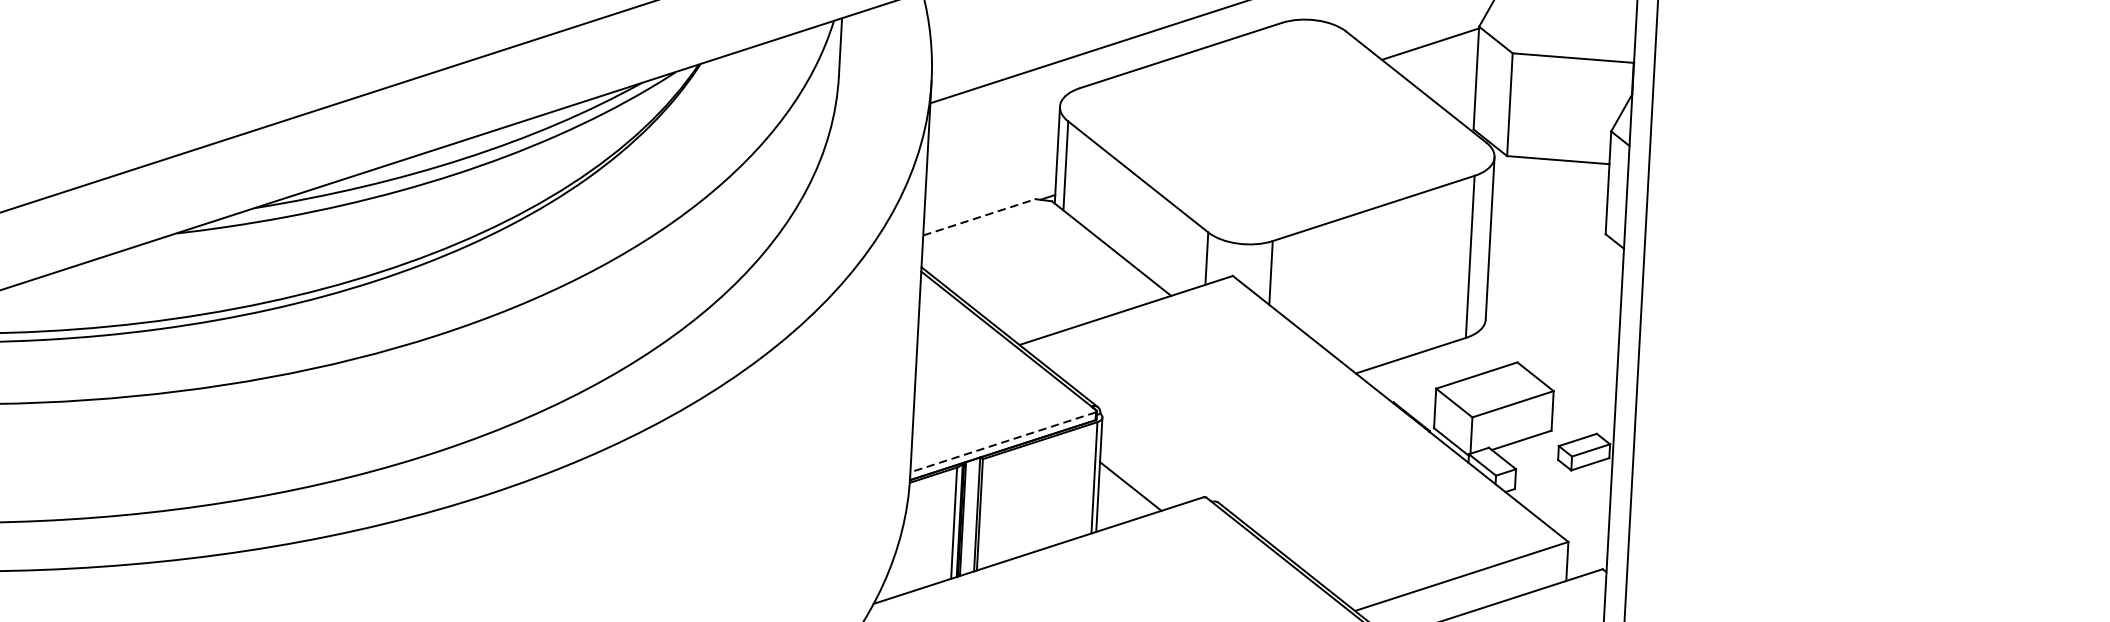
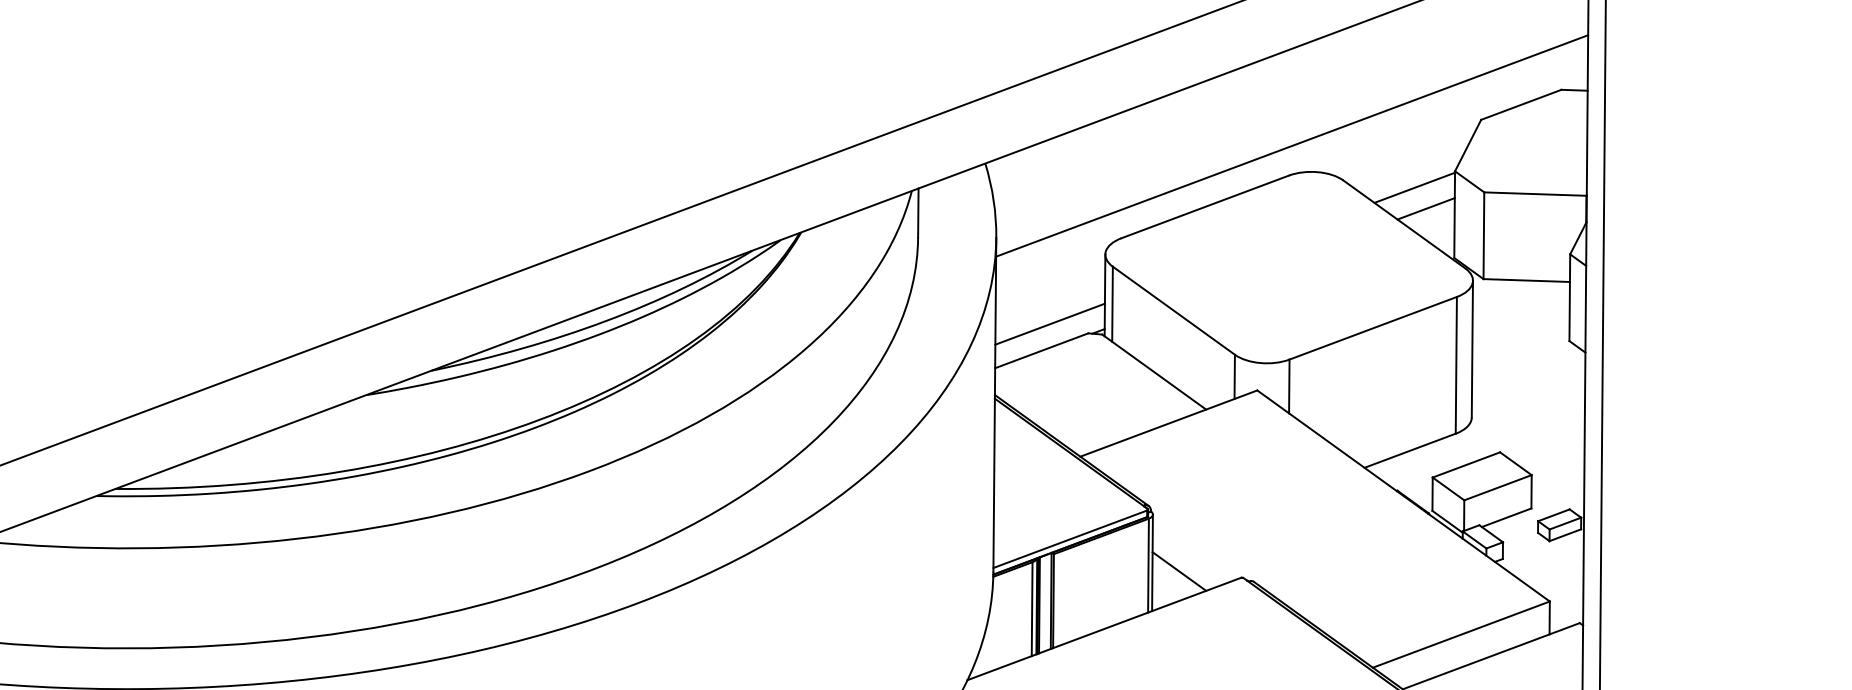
line: (1442, 69) -> (1425, 208), added
line: (990, 185) -> (1049, 323), added
line: (979, 216) -> (1041, 350), dashed -> solid
line: (1002, 442) -> (1069, 539), dashed -> solid

